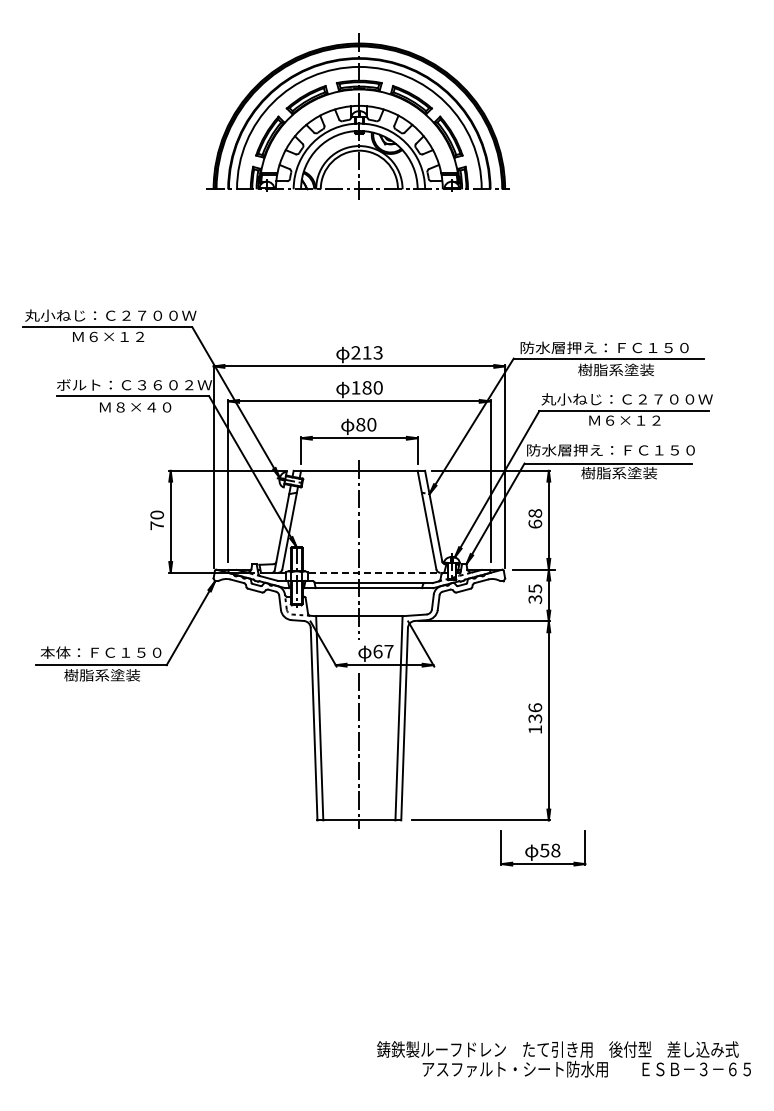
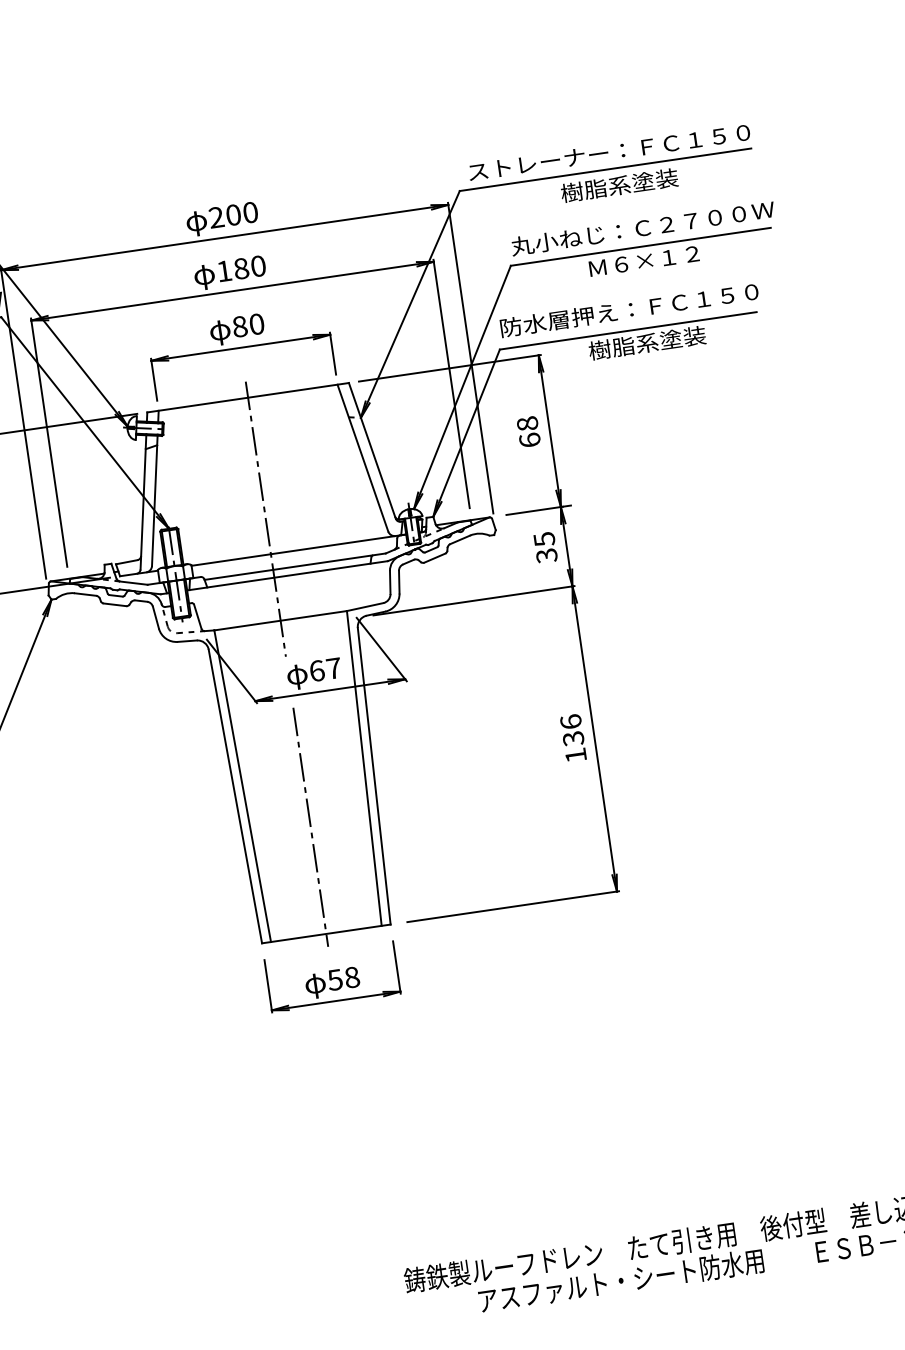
text: (612, 347) -> (608, 151), 防水層押え：ＦＣ１５０ -> ストレーナー：ＦＣ１５０
text: (372, 352) -> (241, 213), 213 -> 200
line: (377, 572) -> (298, 549), dashed -> solid
part: (543, 848) -> (332, 977), moved

